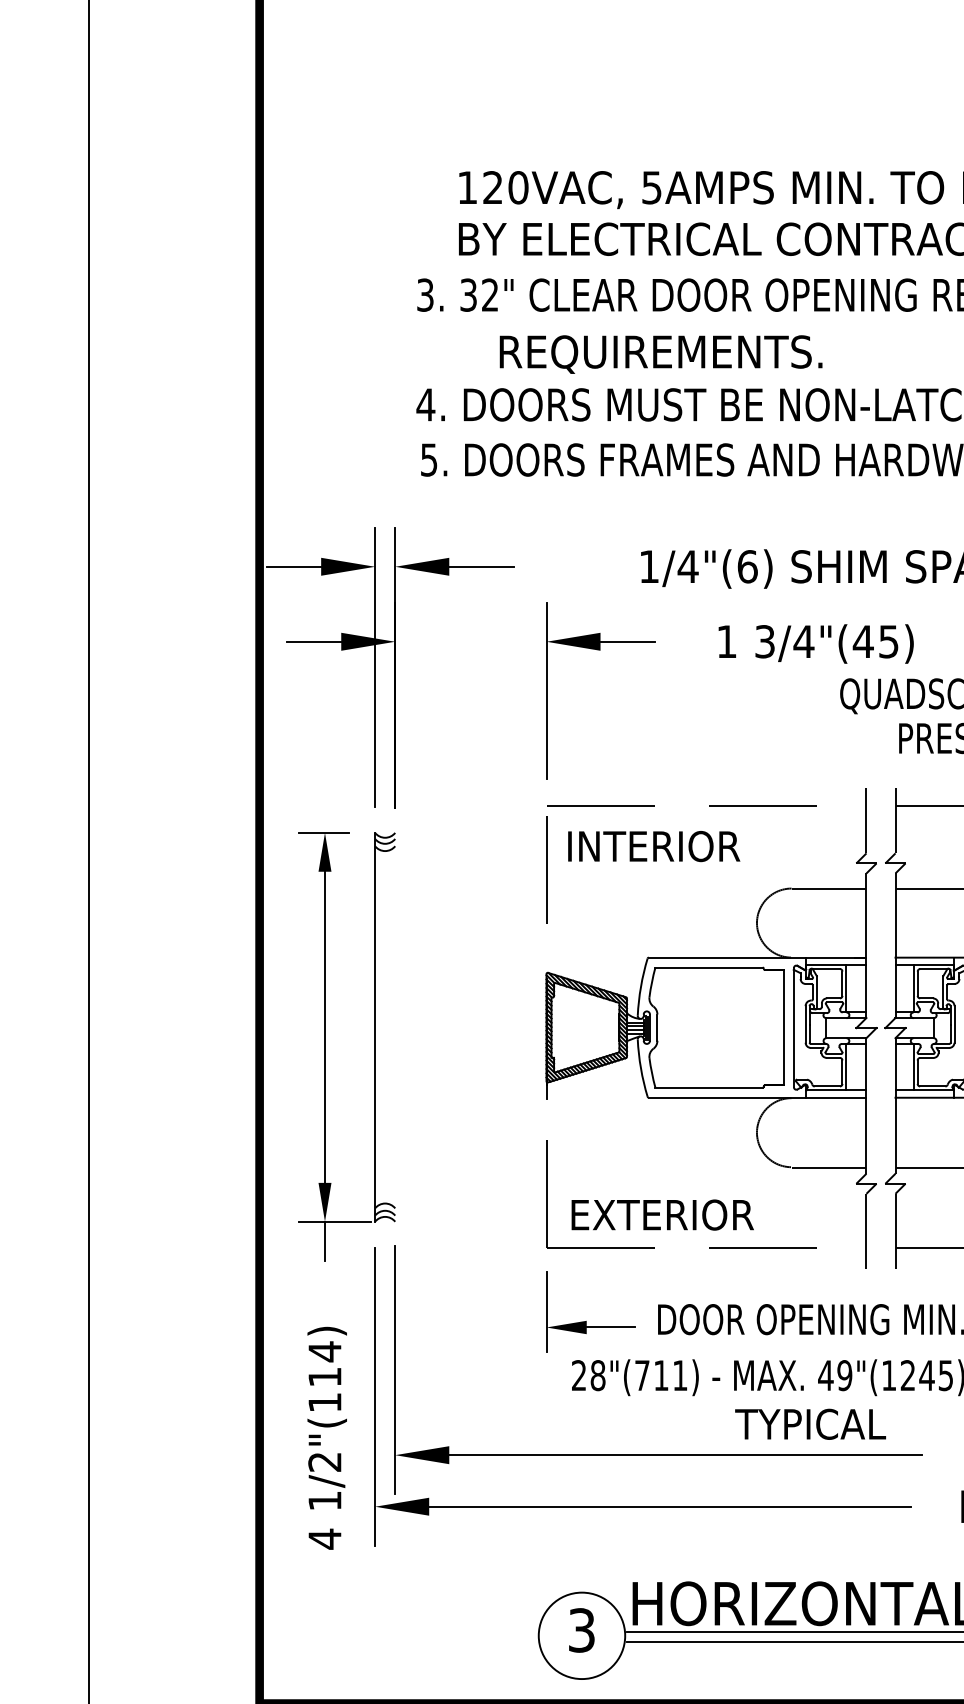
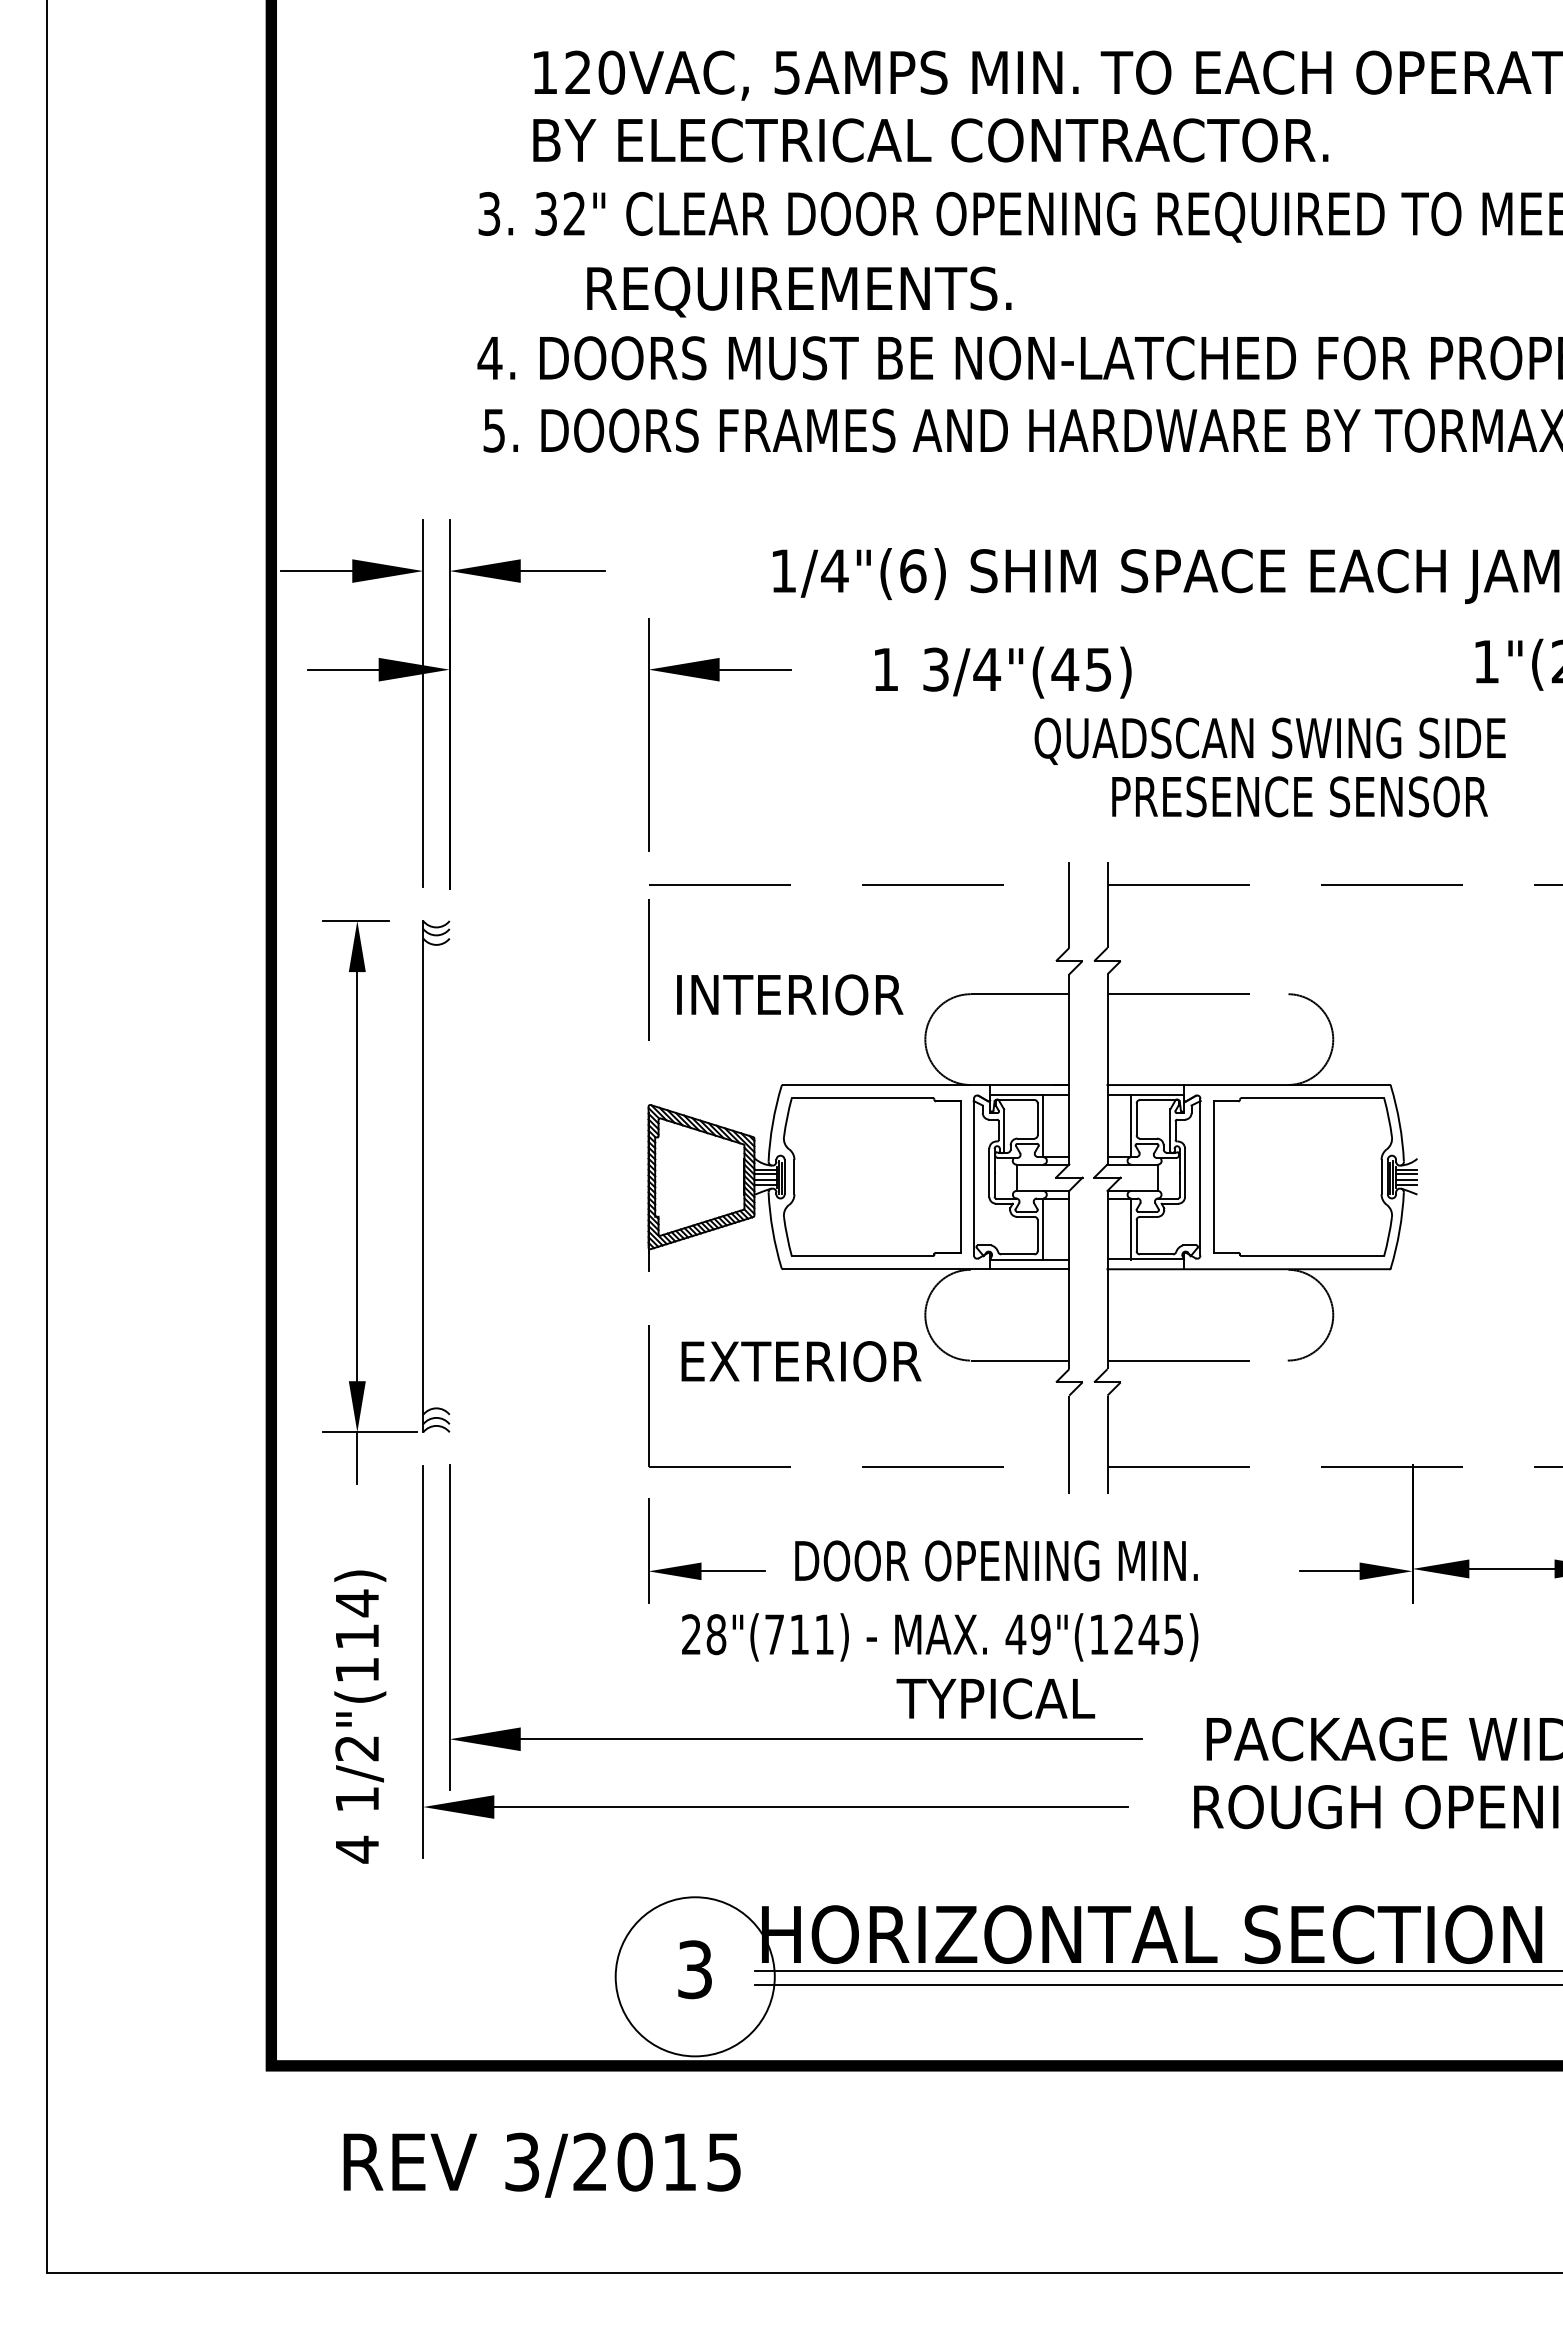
text: (654, 846) -> (790, 994), moved
text: (662, 1215) -> (801, 1361), moved
circle: (582, 1635) -> (695, 1976), size x1.4

